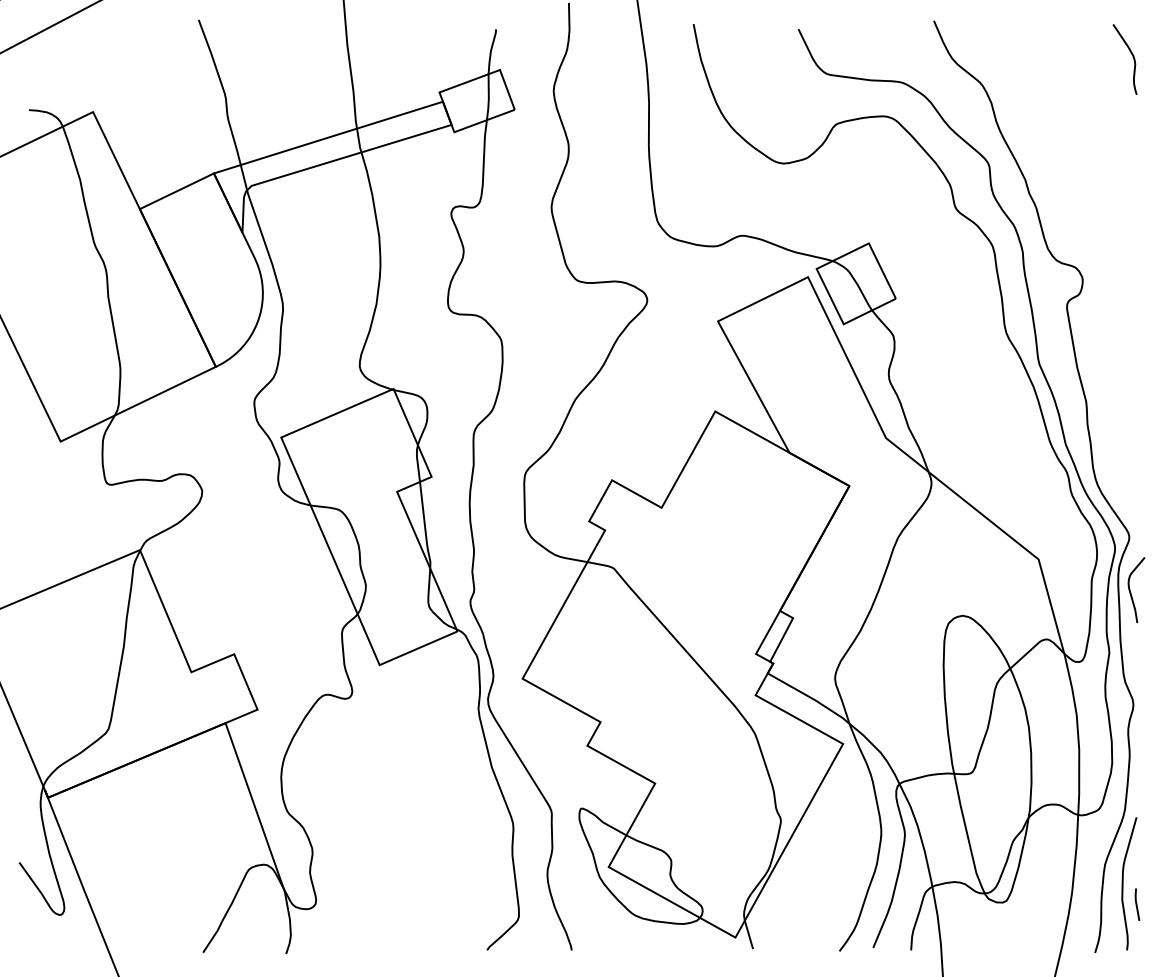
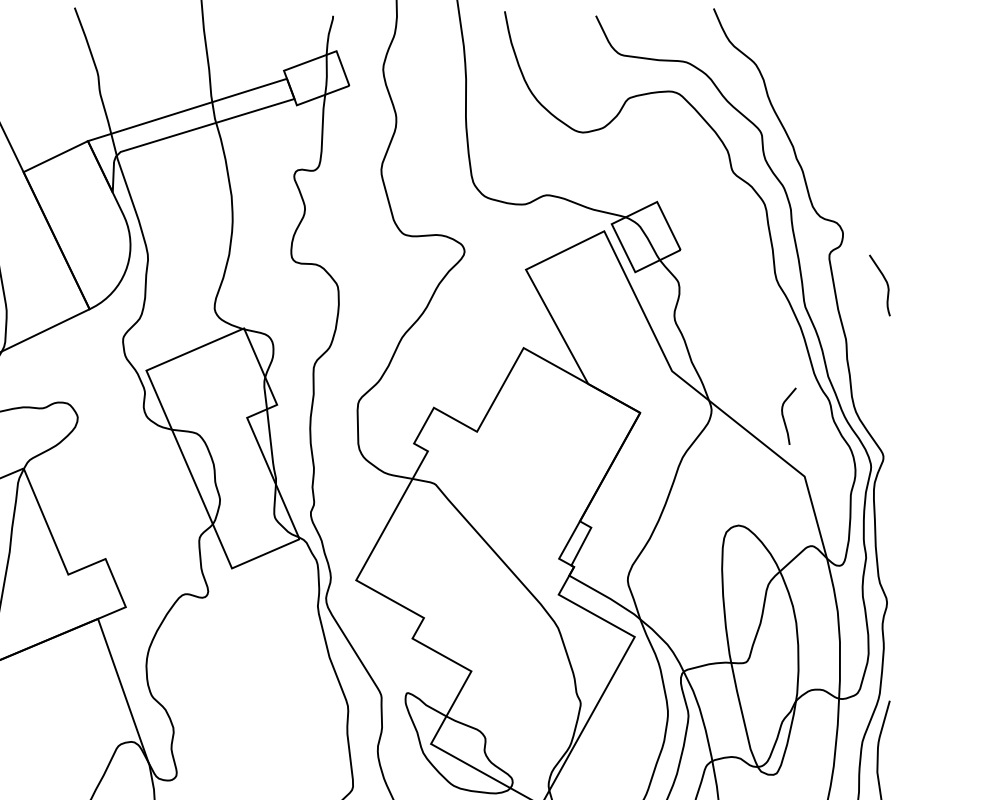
curve: (1132, 57) -> (886, 283), moved
curve: (1131, 592) -> (784, 418), moved
line: (1137, 904) -> (890, 776), removed

